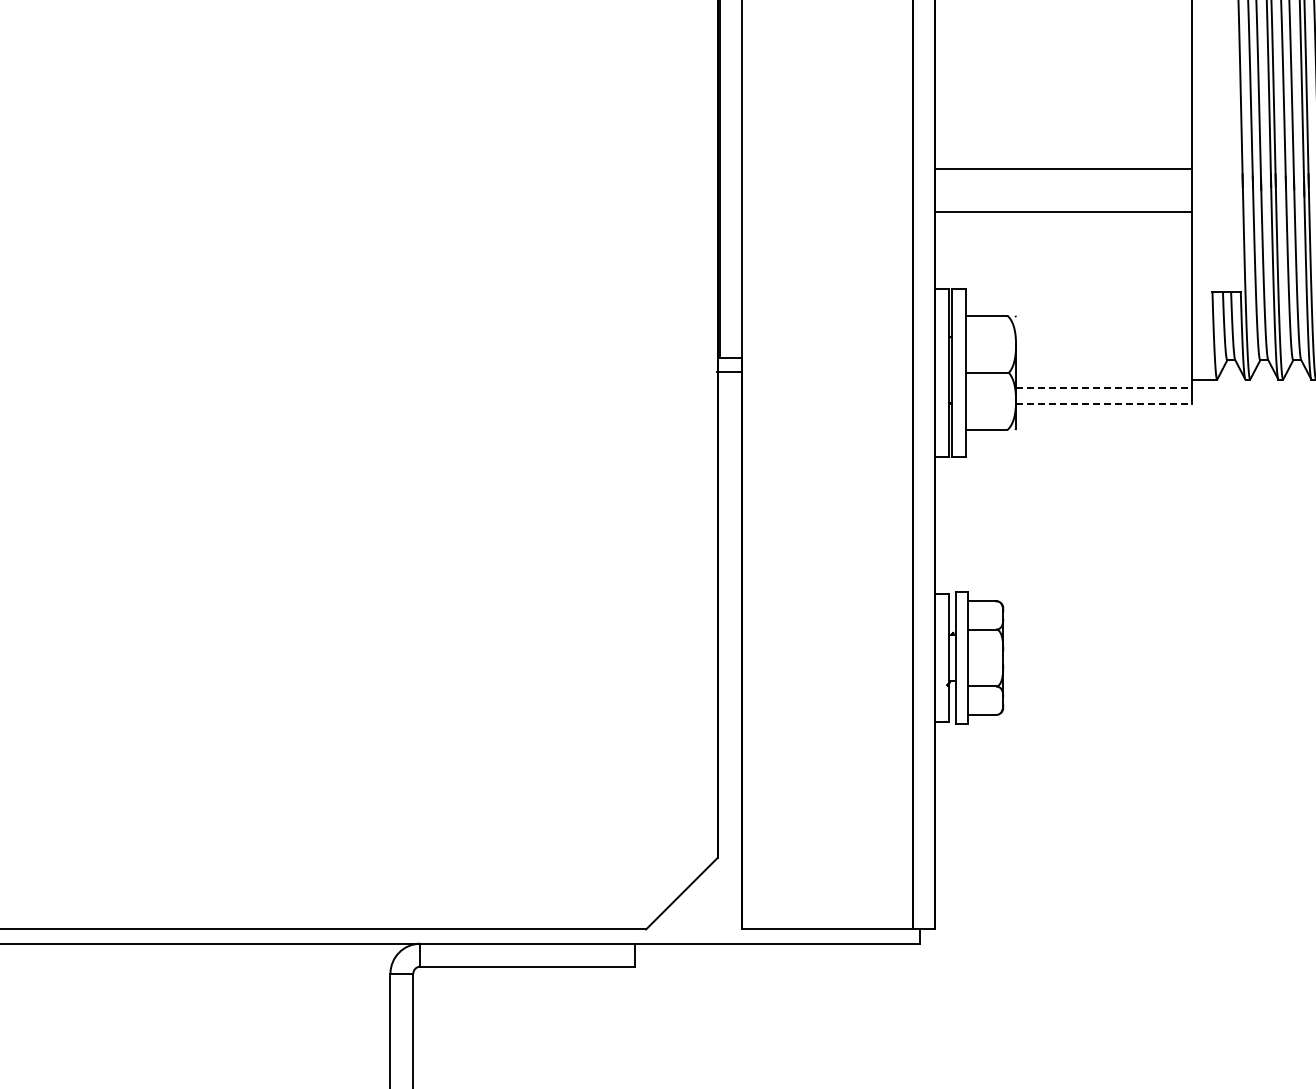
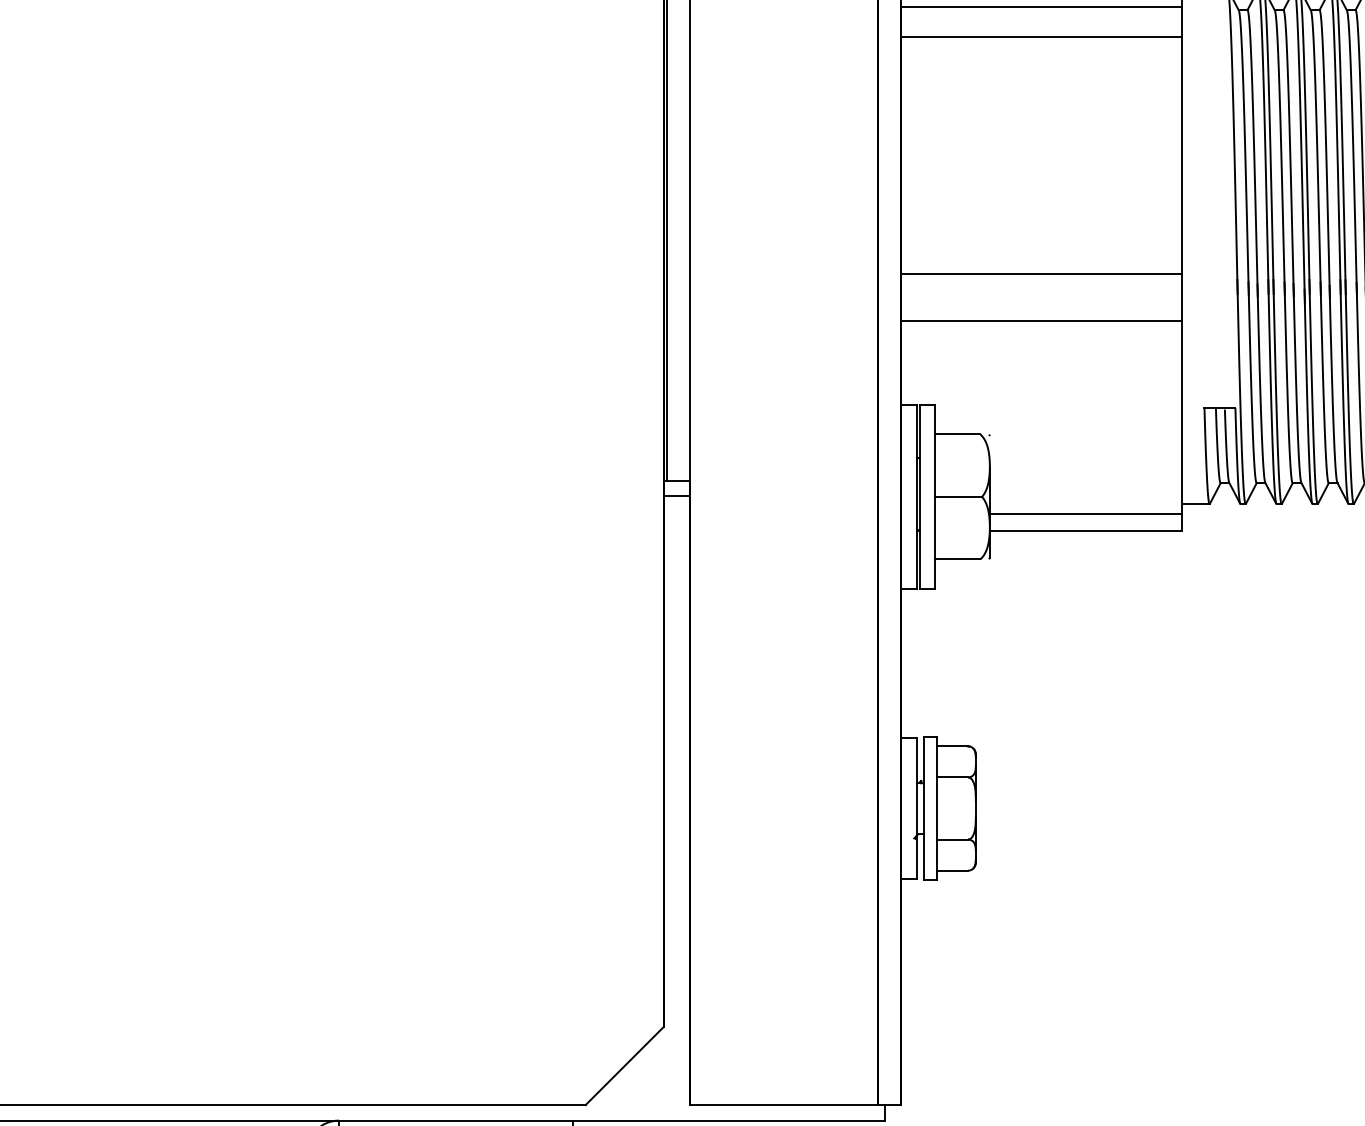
line: (1103, 388) -> (1085, 513), dashed -> solid
line: (1103, 403) -> (1085, 530), dashed -> solid

